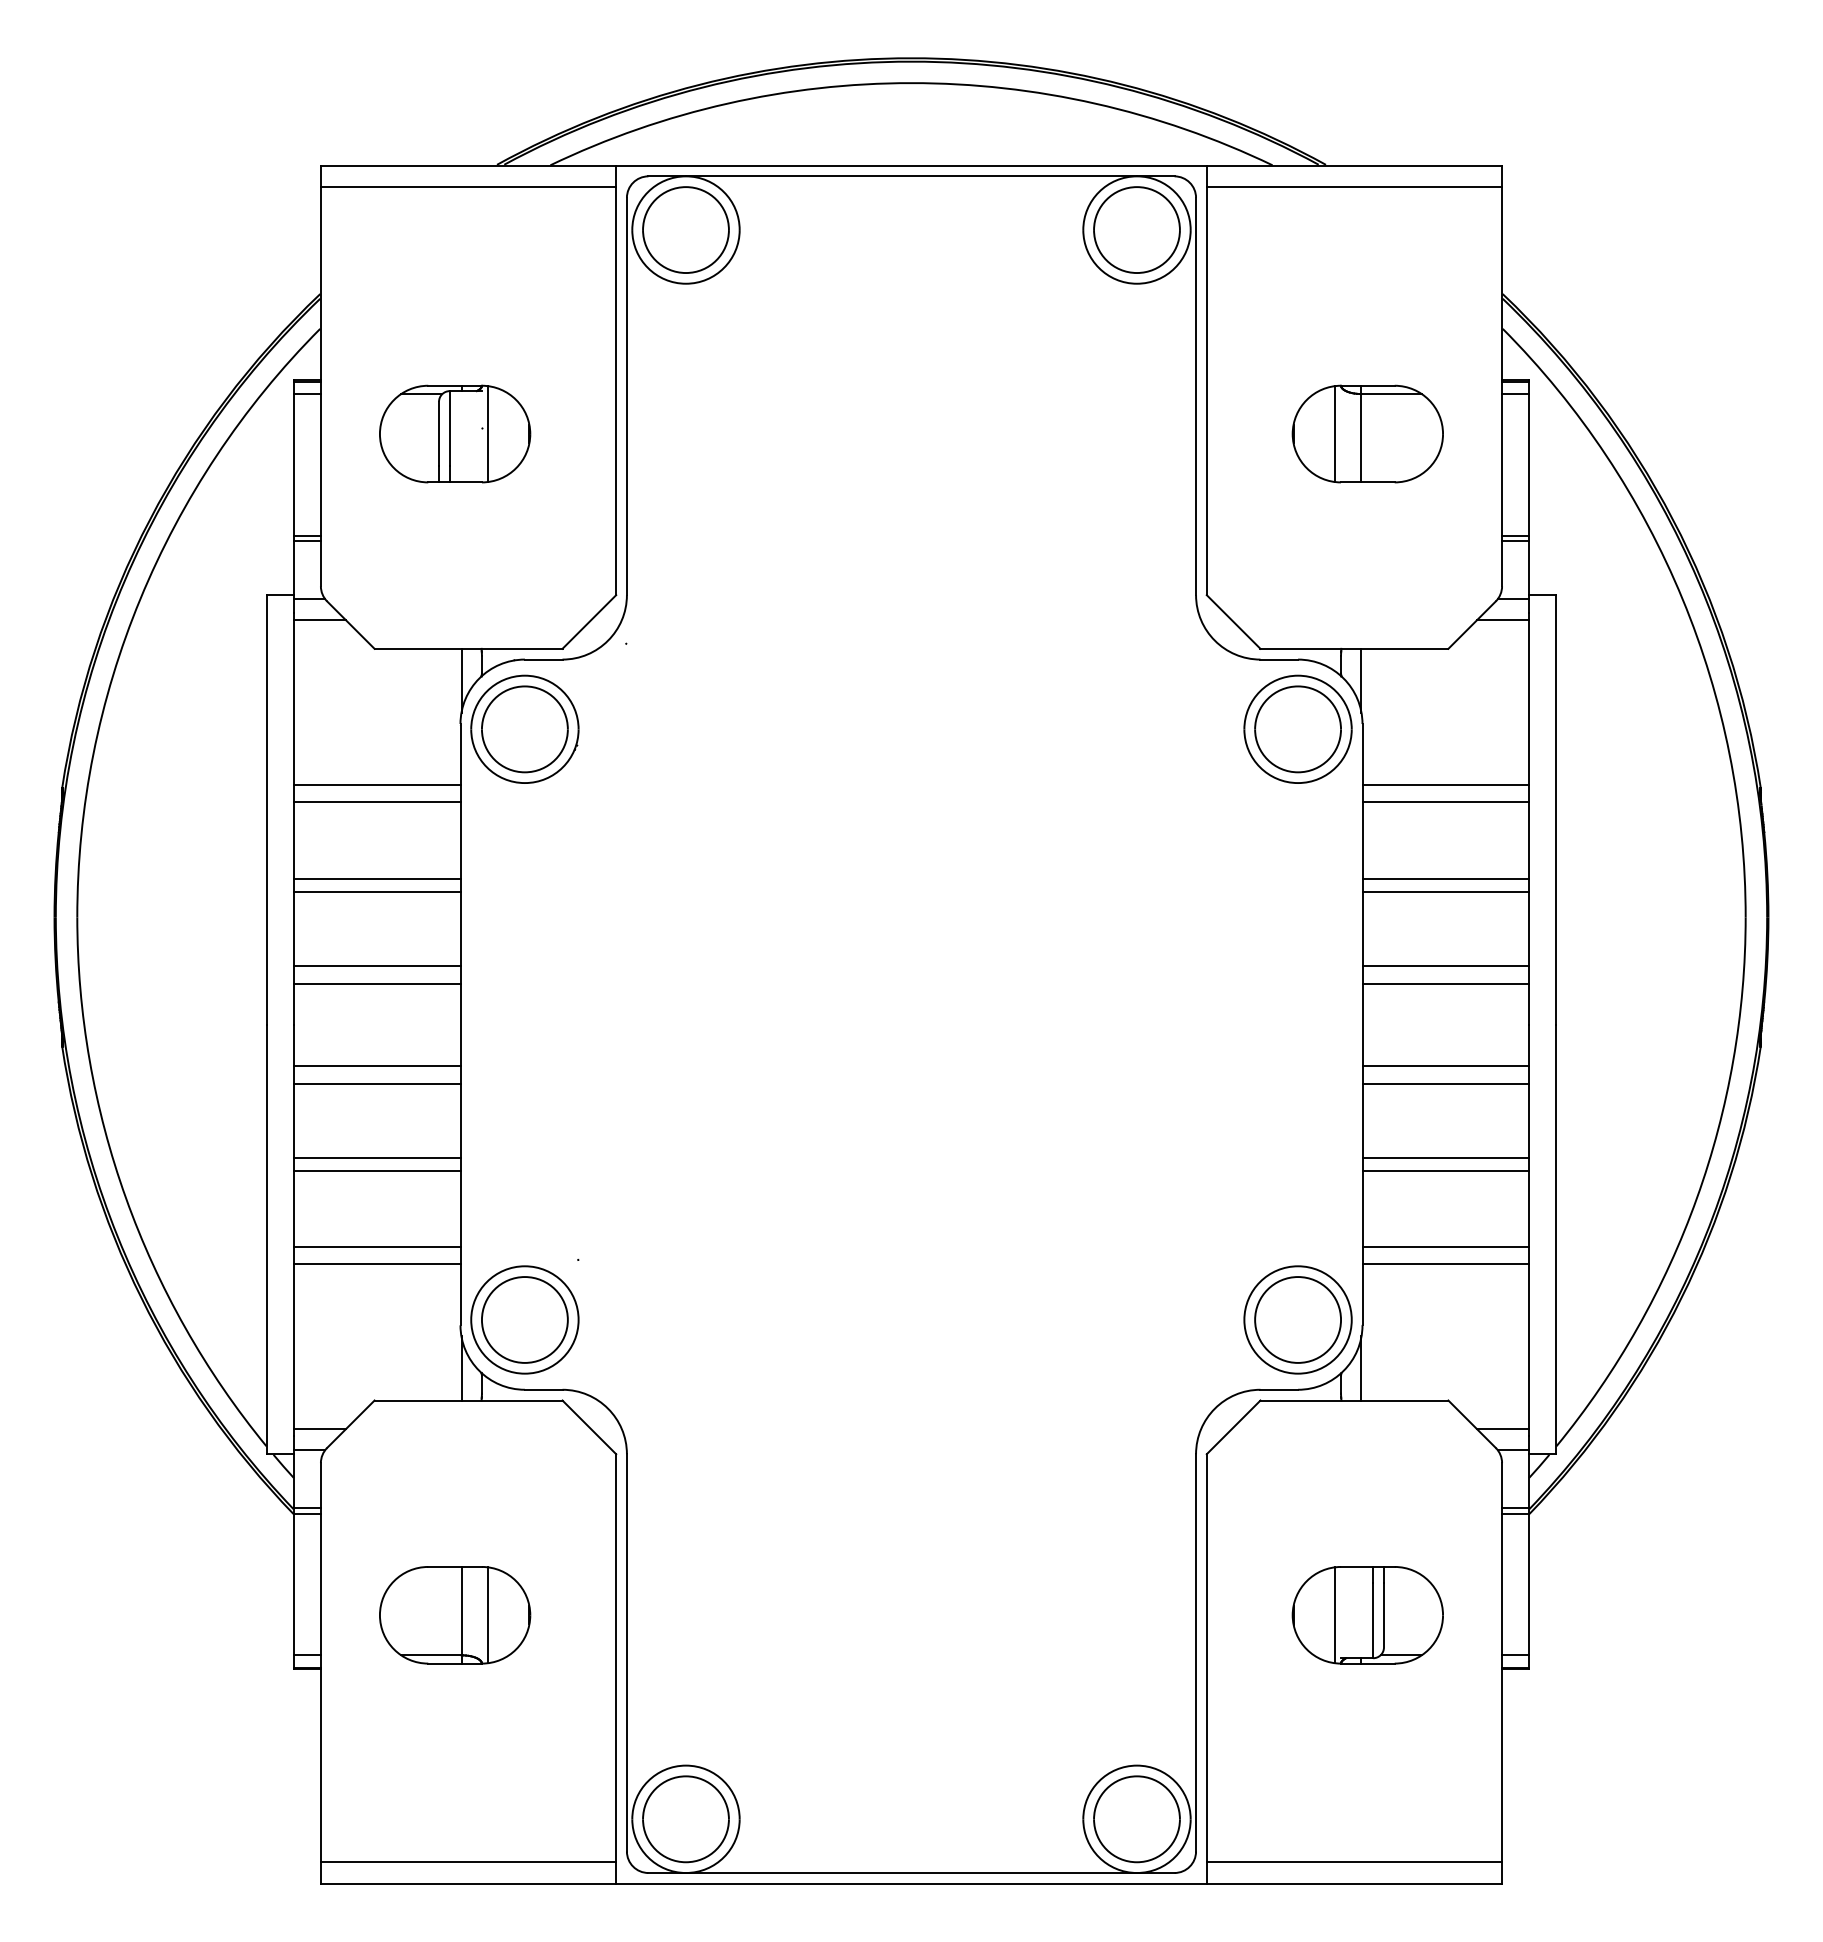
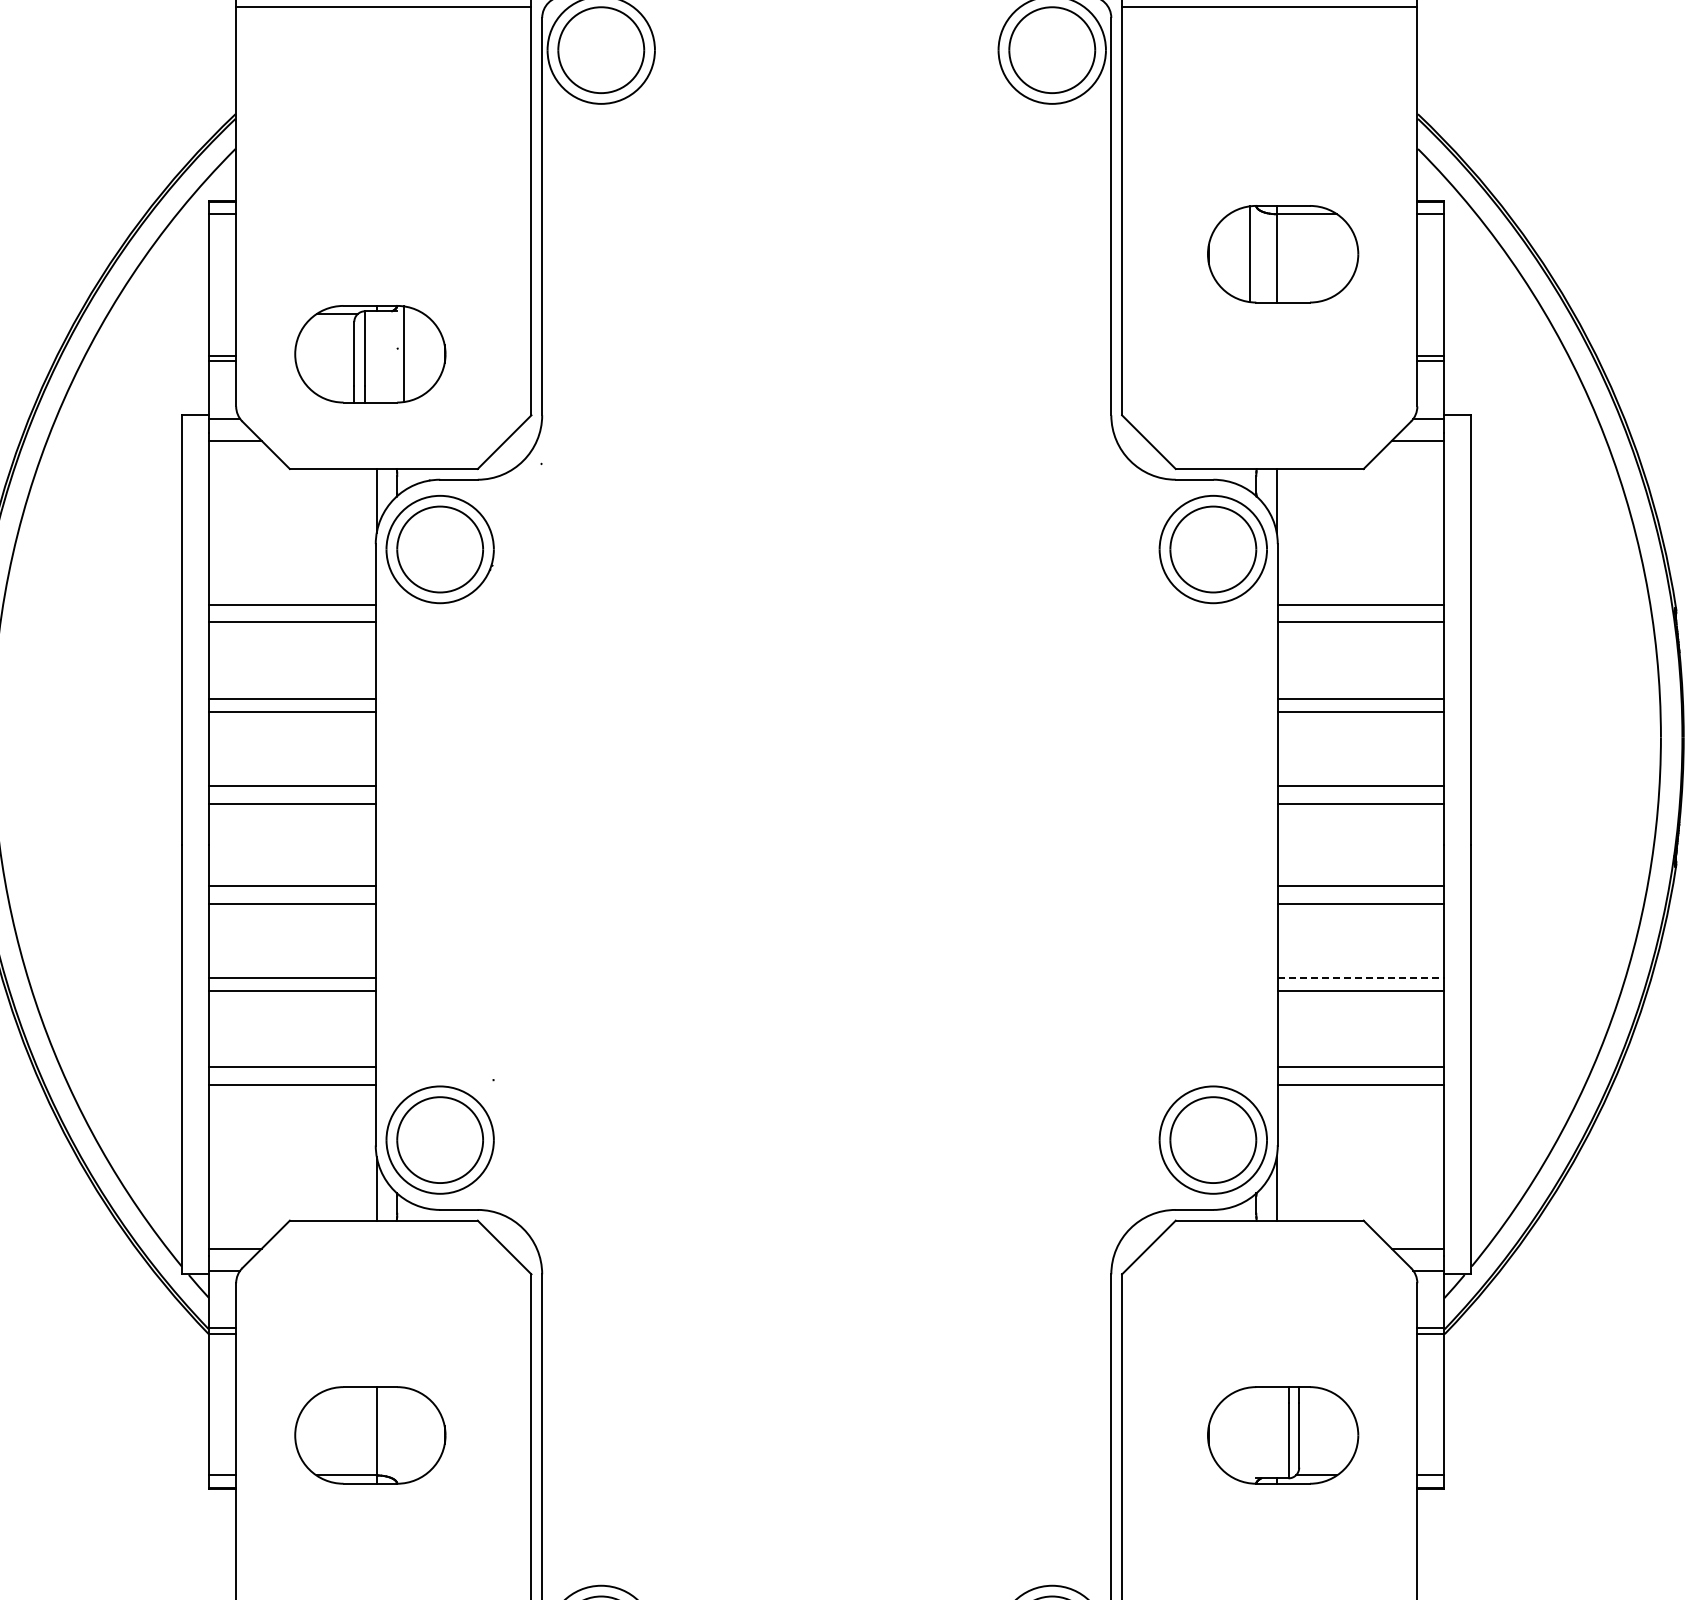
part: (455, 433) -> (370, 353), moved
line: (1446, 1157) -> (1361, 977), solid -> dashed
line: (488, 1615) -> (403, 1435), removed
line: (1334, 1615) -> (1249, 1435), removed

